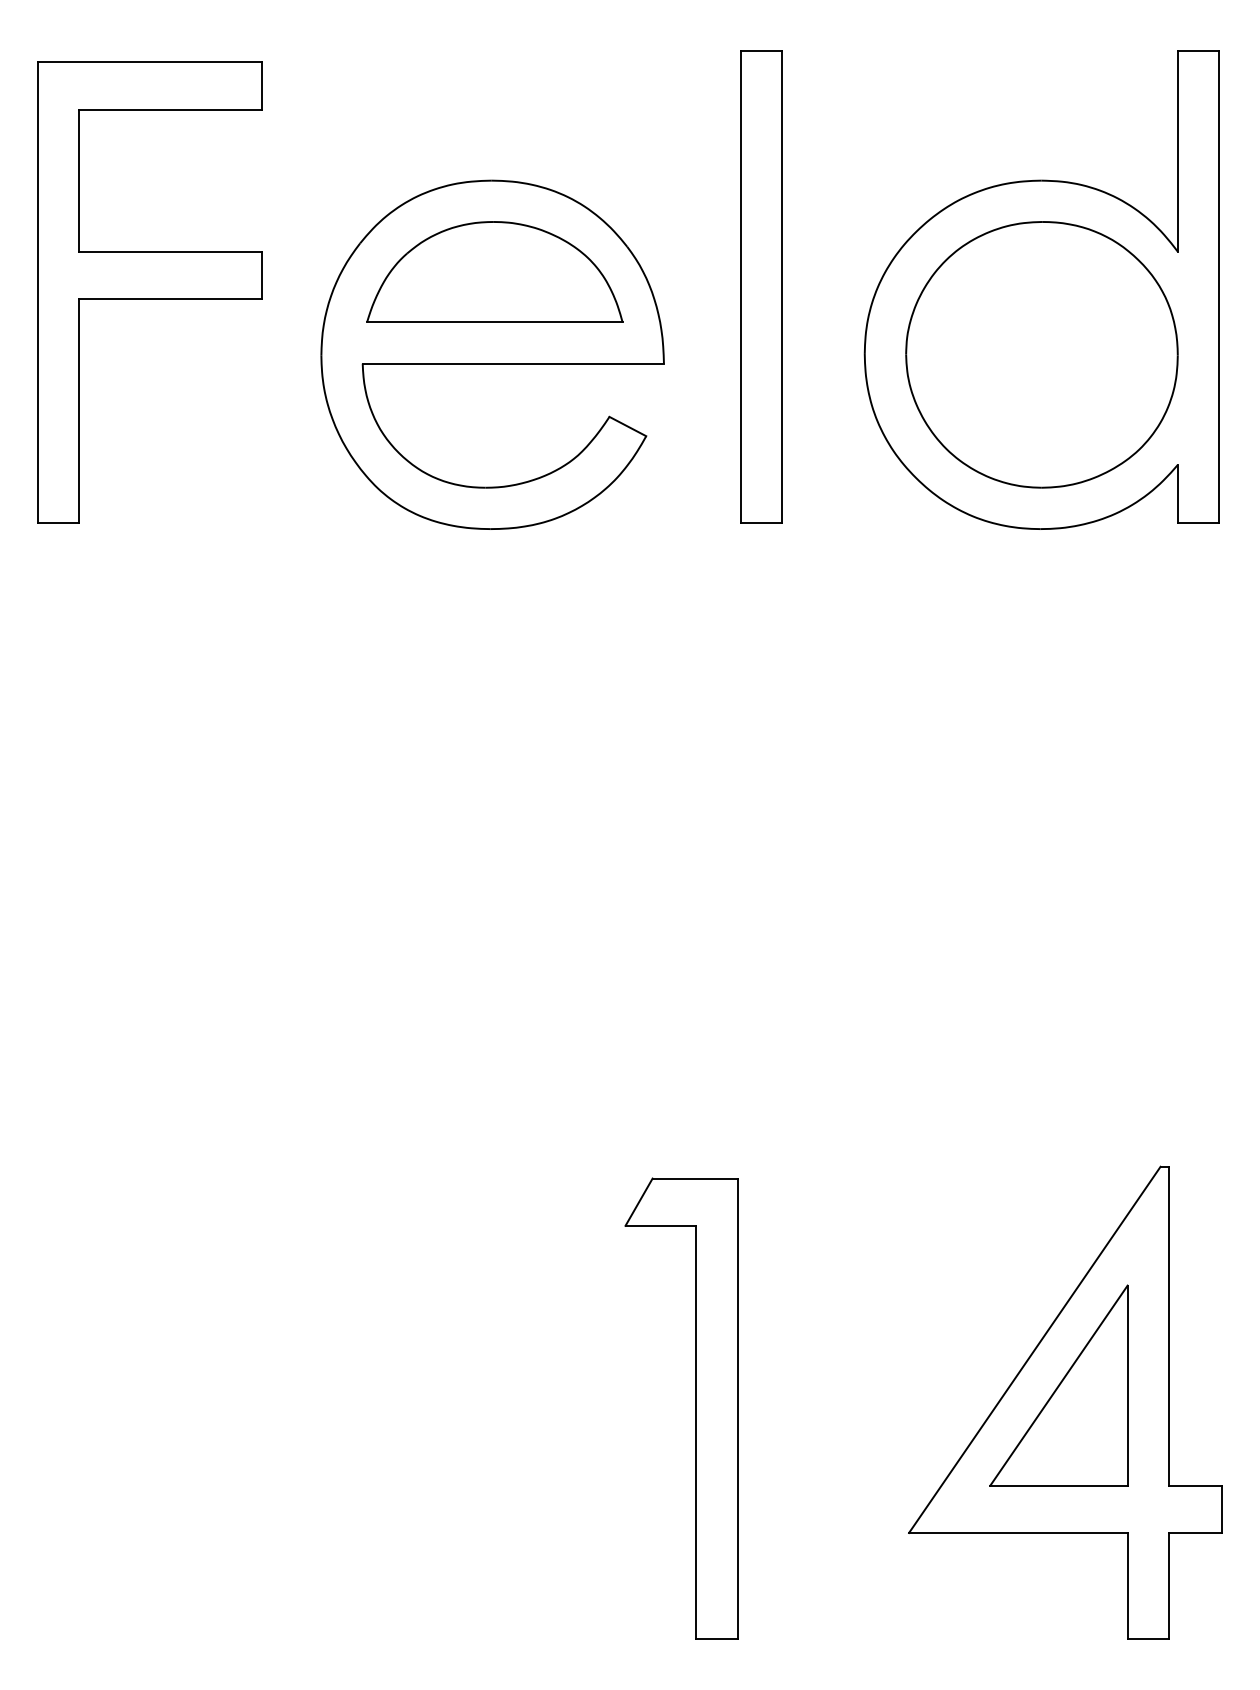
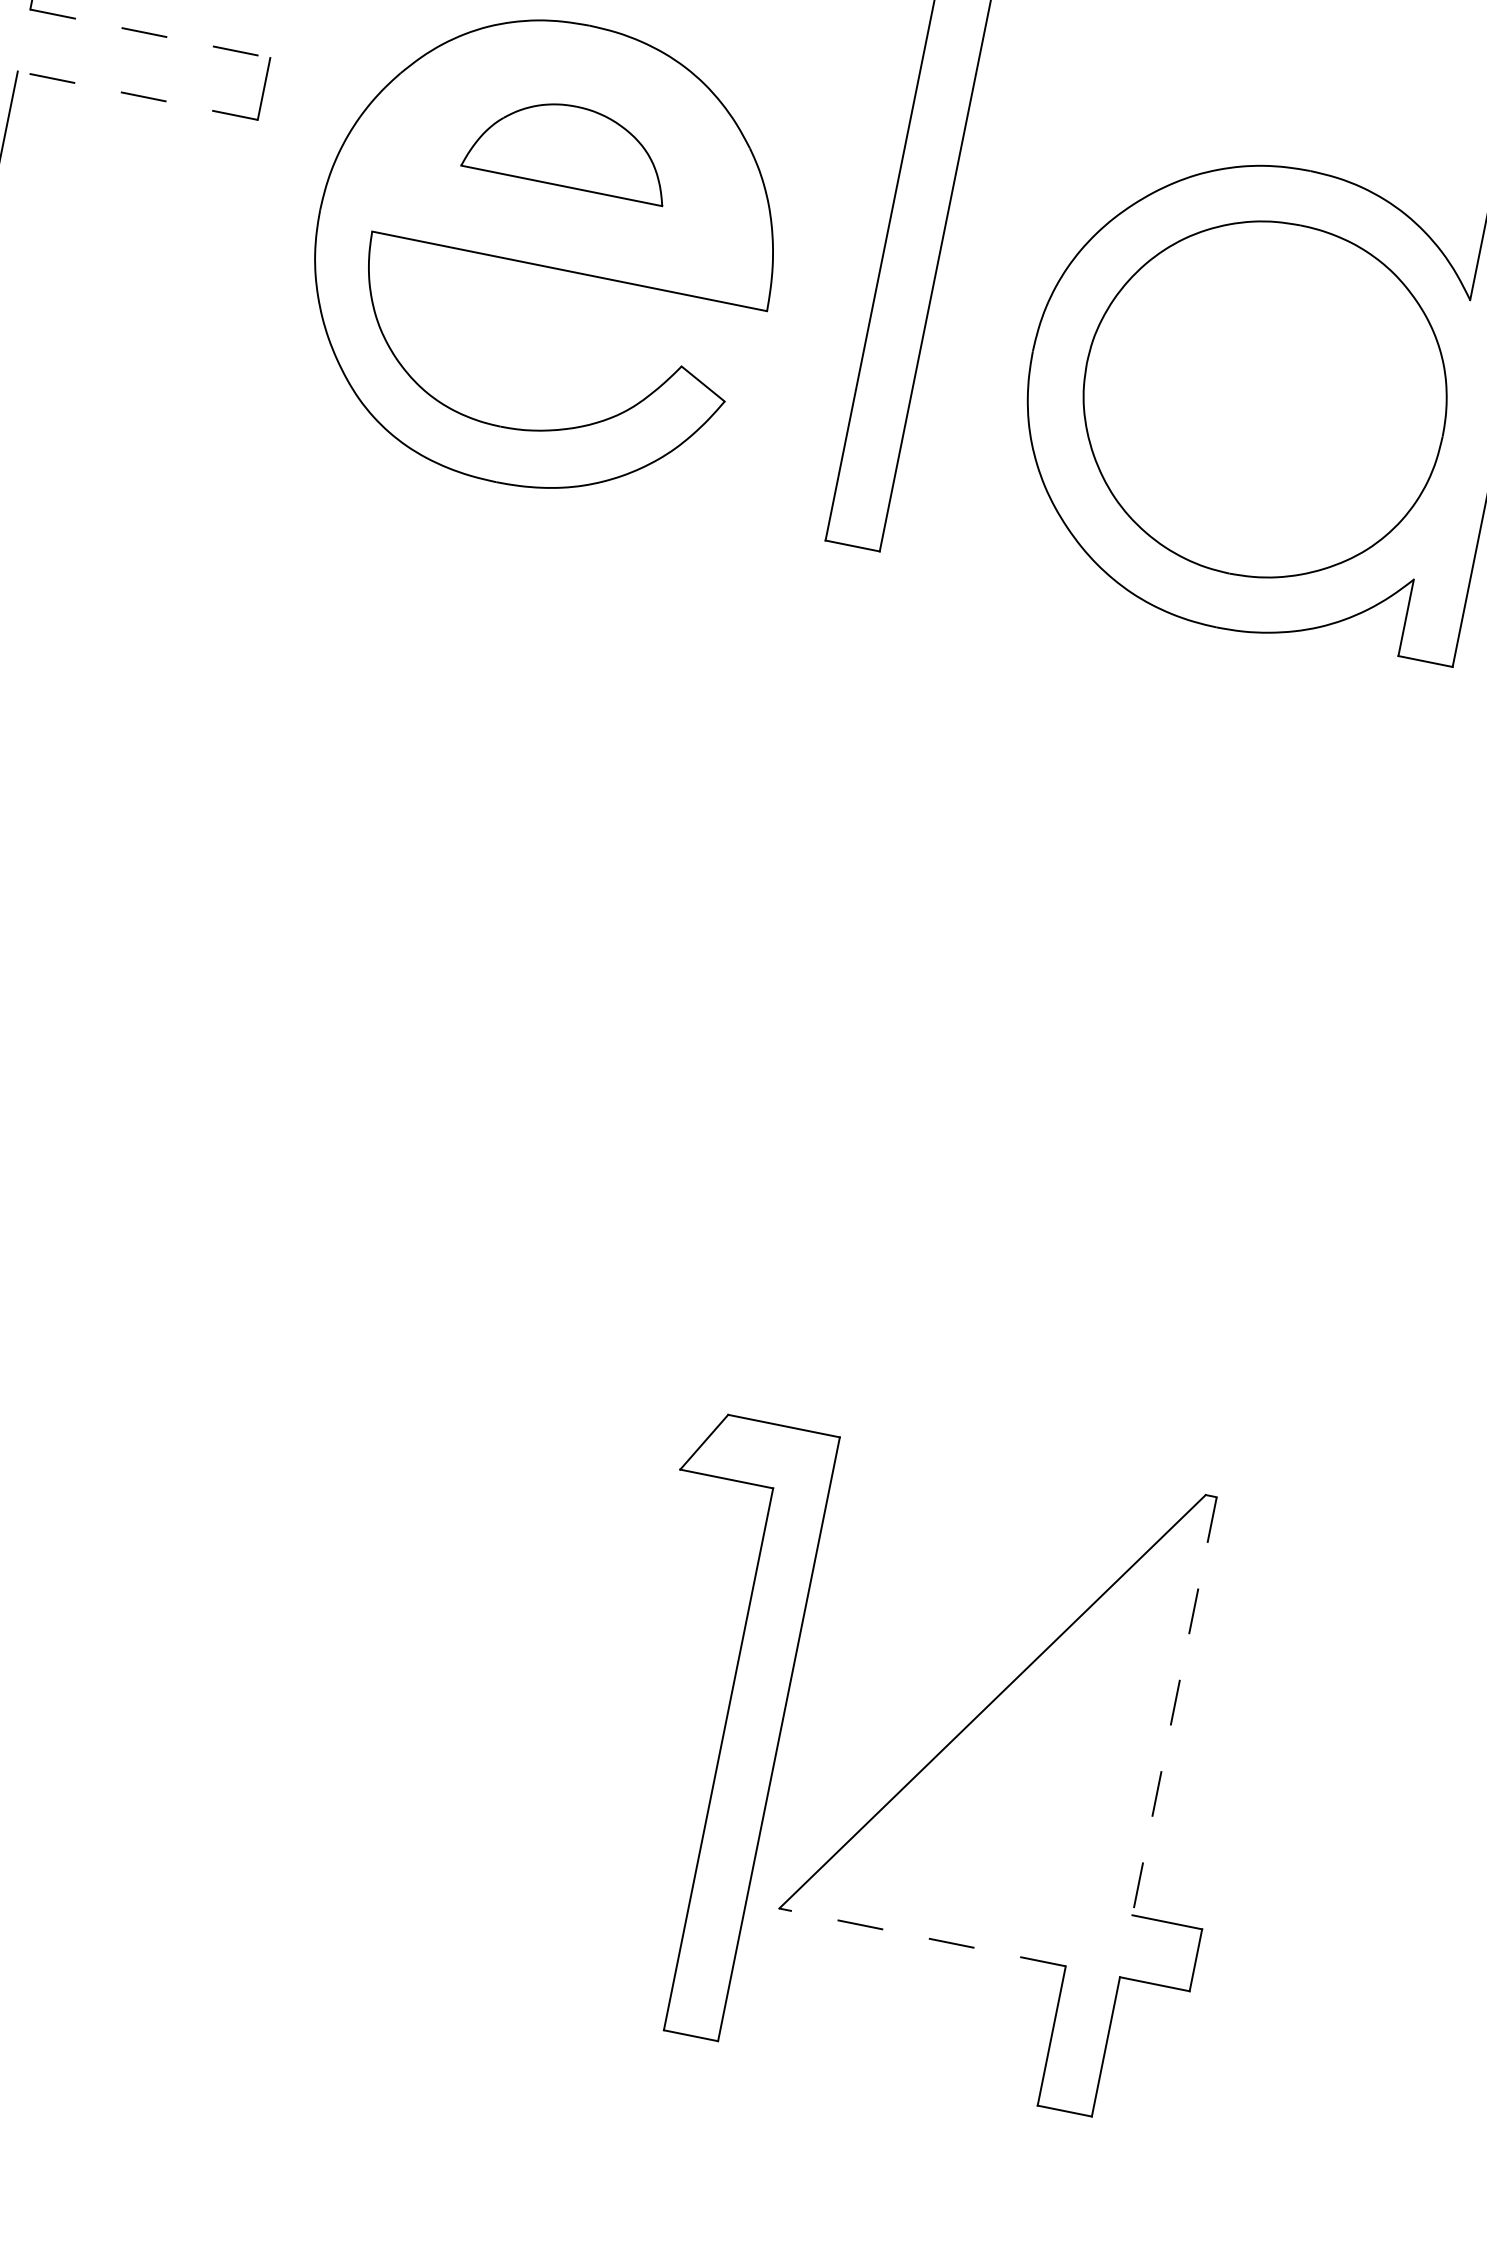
line: (170, 251) -> (149, 33), solid -> dashed
part: (494, 271) -> (569, 145), size x0.6
line: (170, 298) -> (137, 95), solid -> dashed
line: (1168, 1326) -> (1173, 1706), solid -> dashed
part: (1058, 1385) -> (1014, 1754), removed
part: (695, 1408) -> (723, 1727), moved
line: (1017, 1532) -> (921, 1936), solid -> dashed

